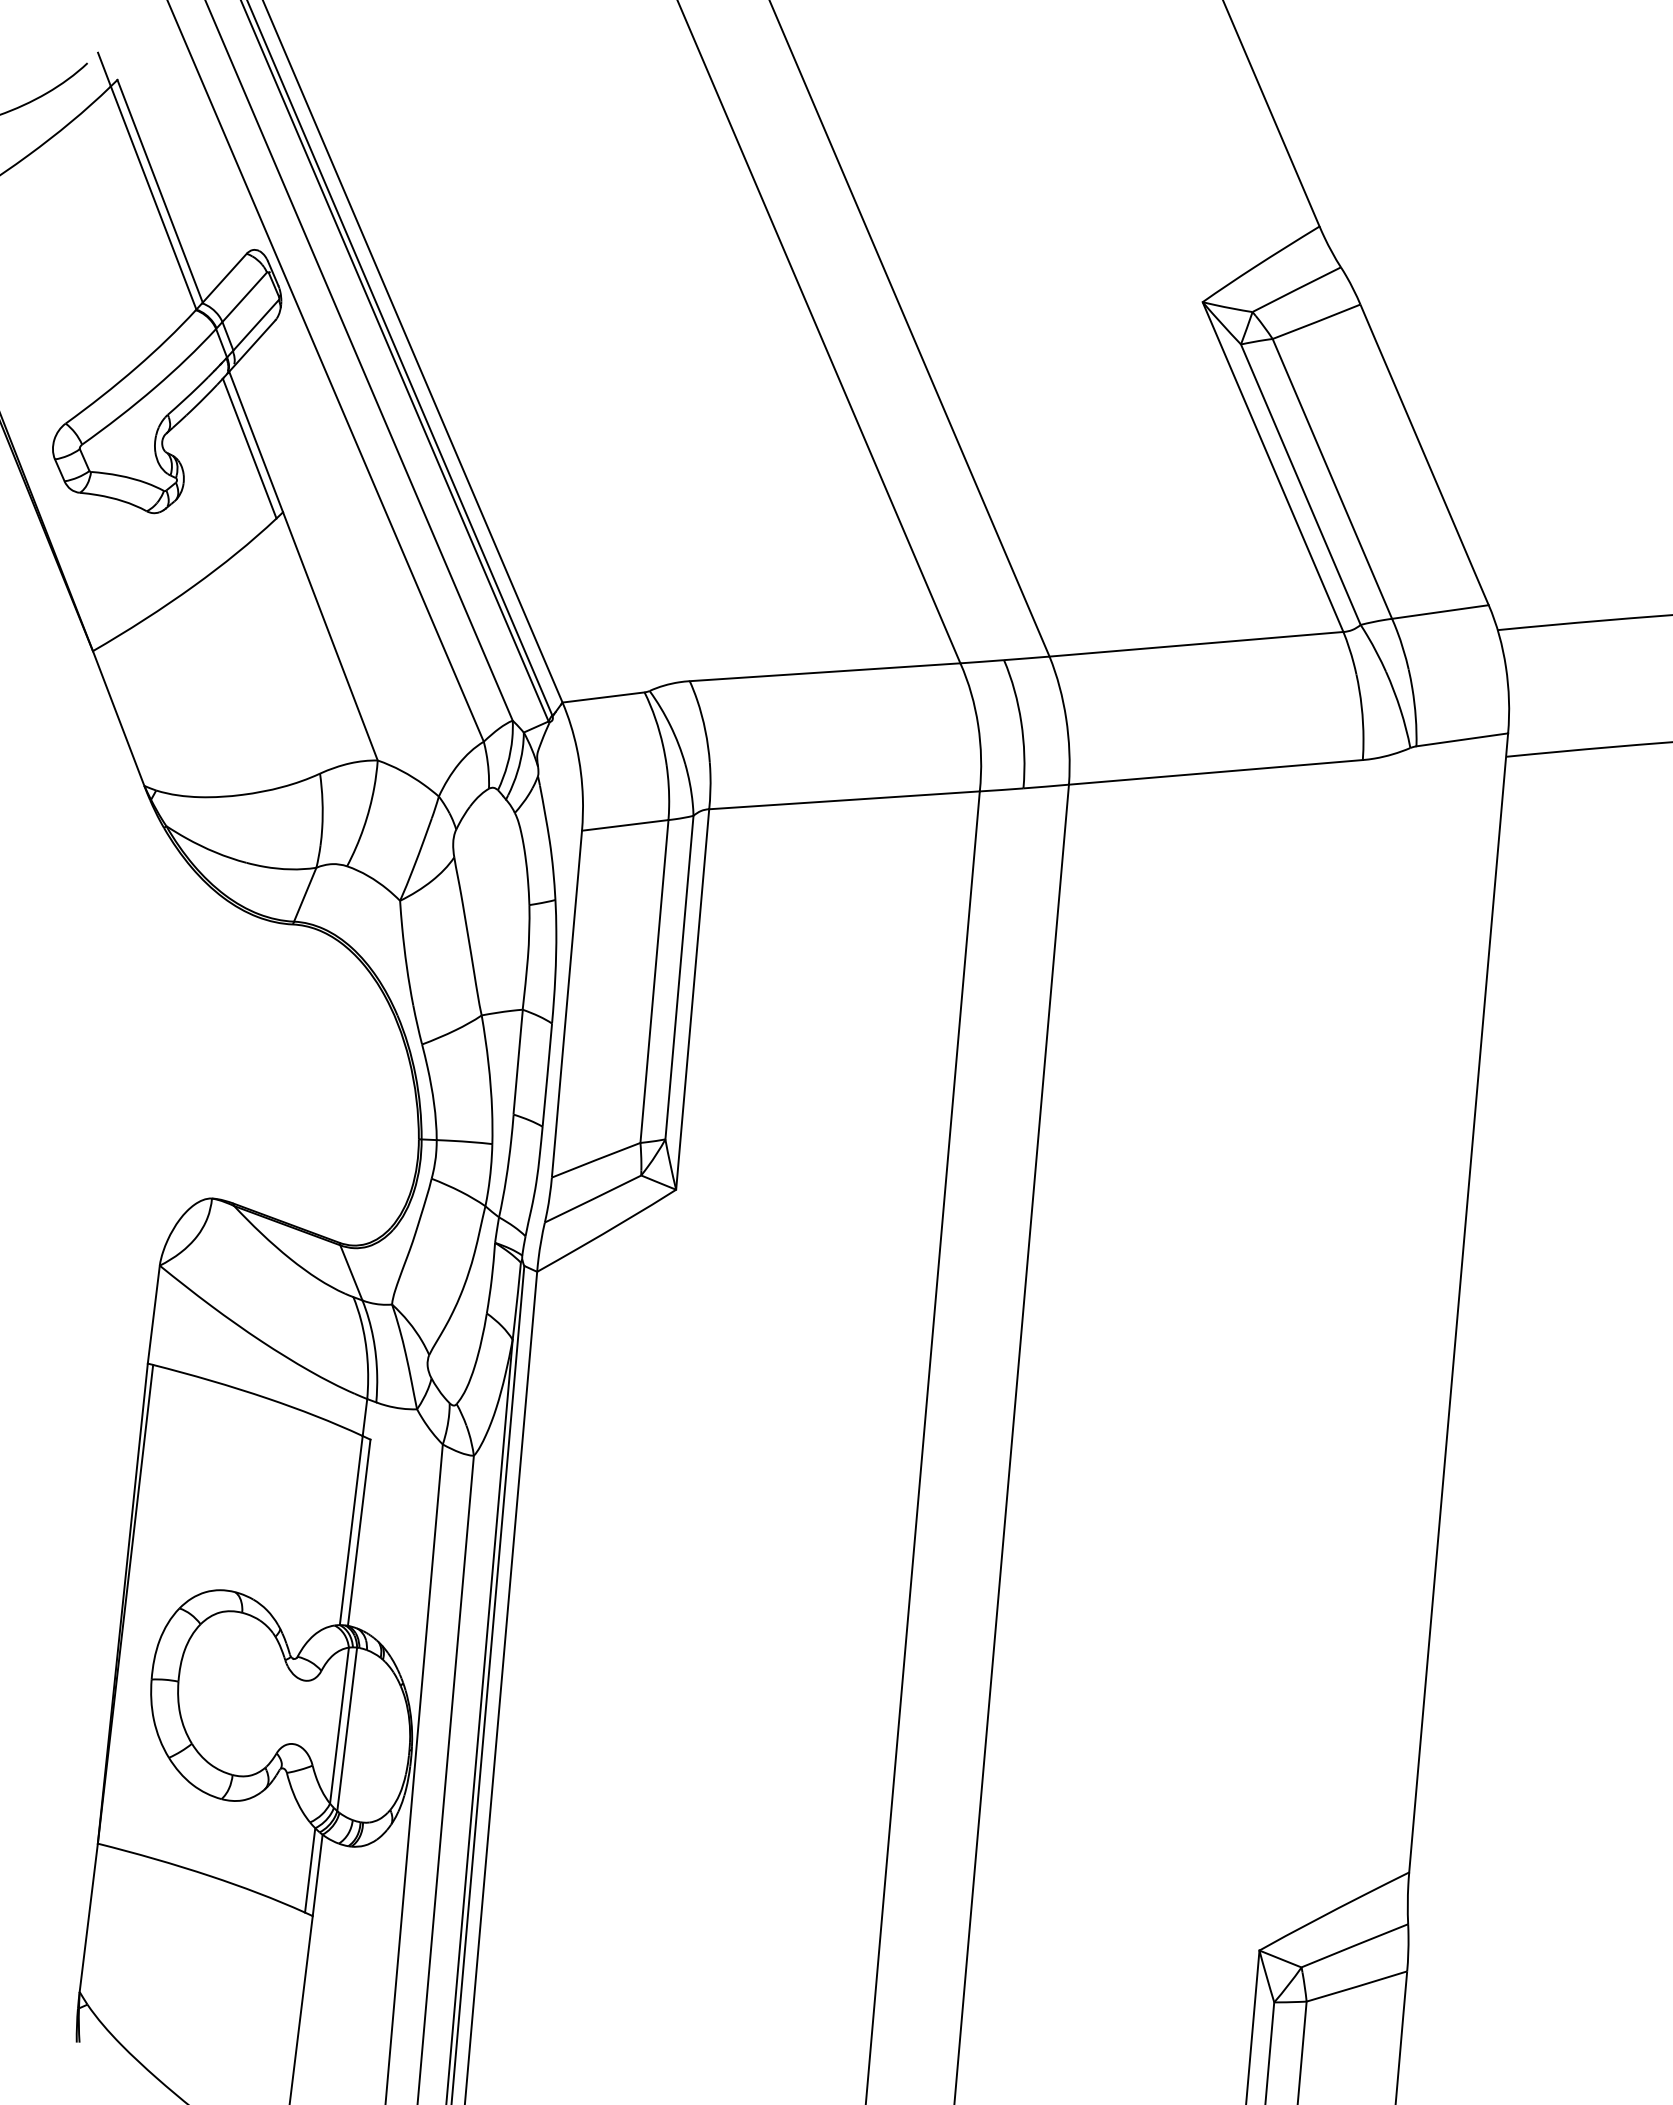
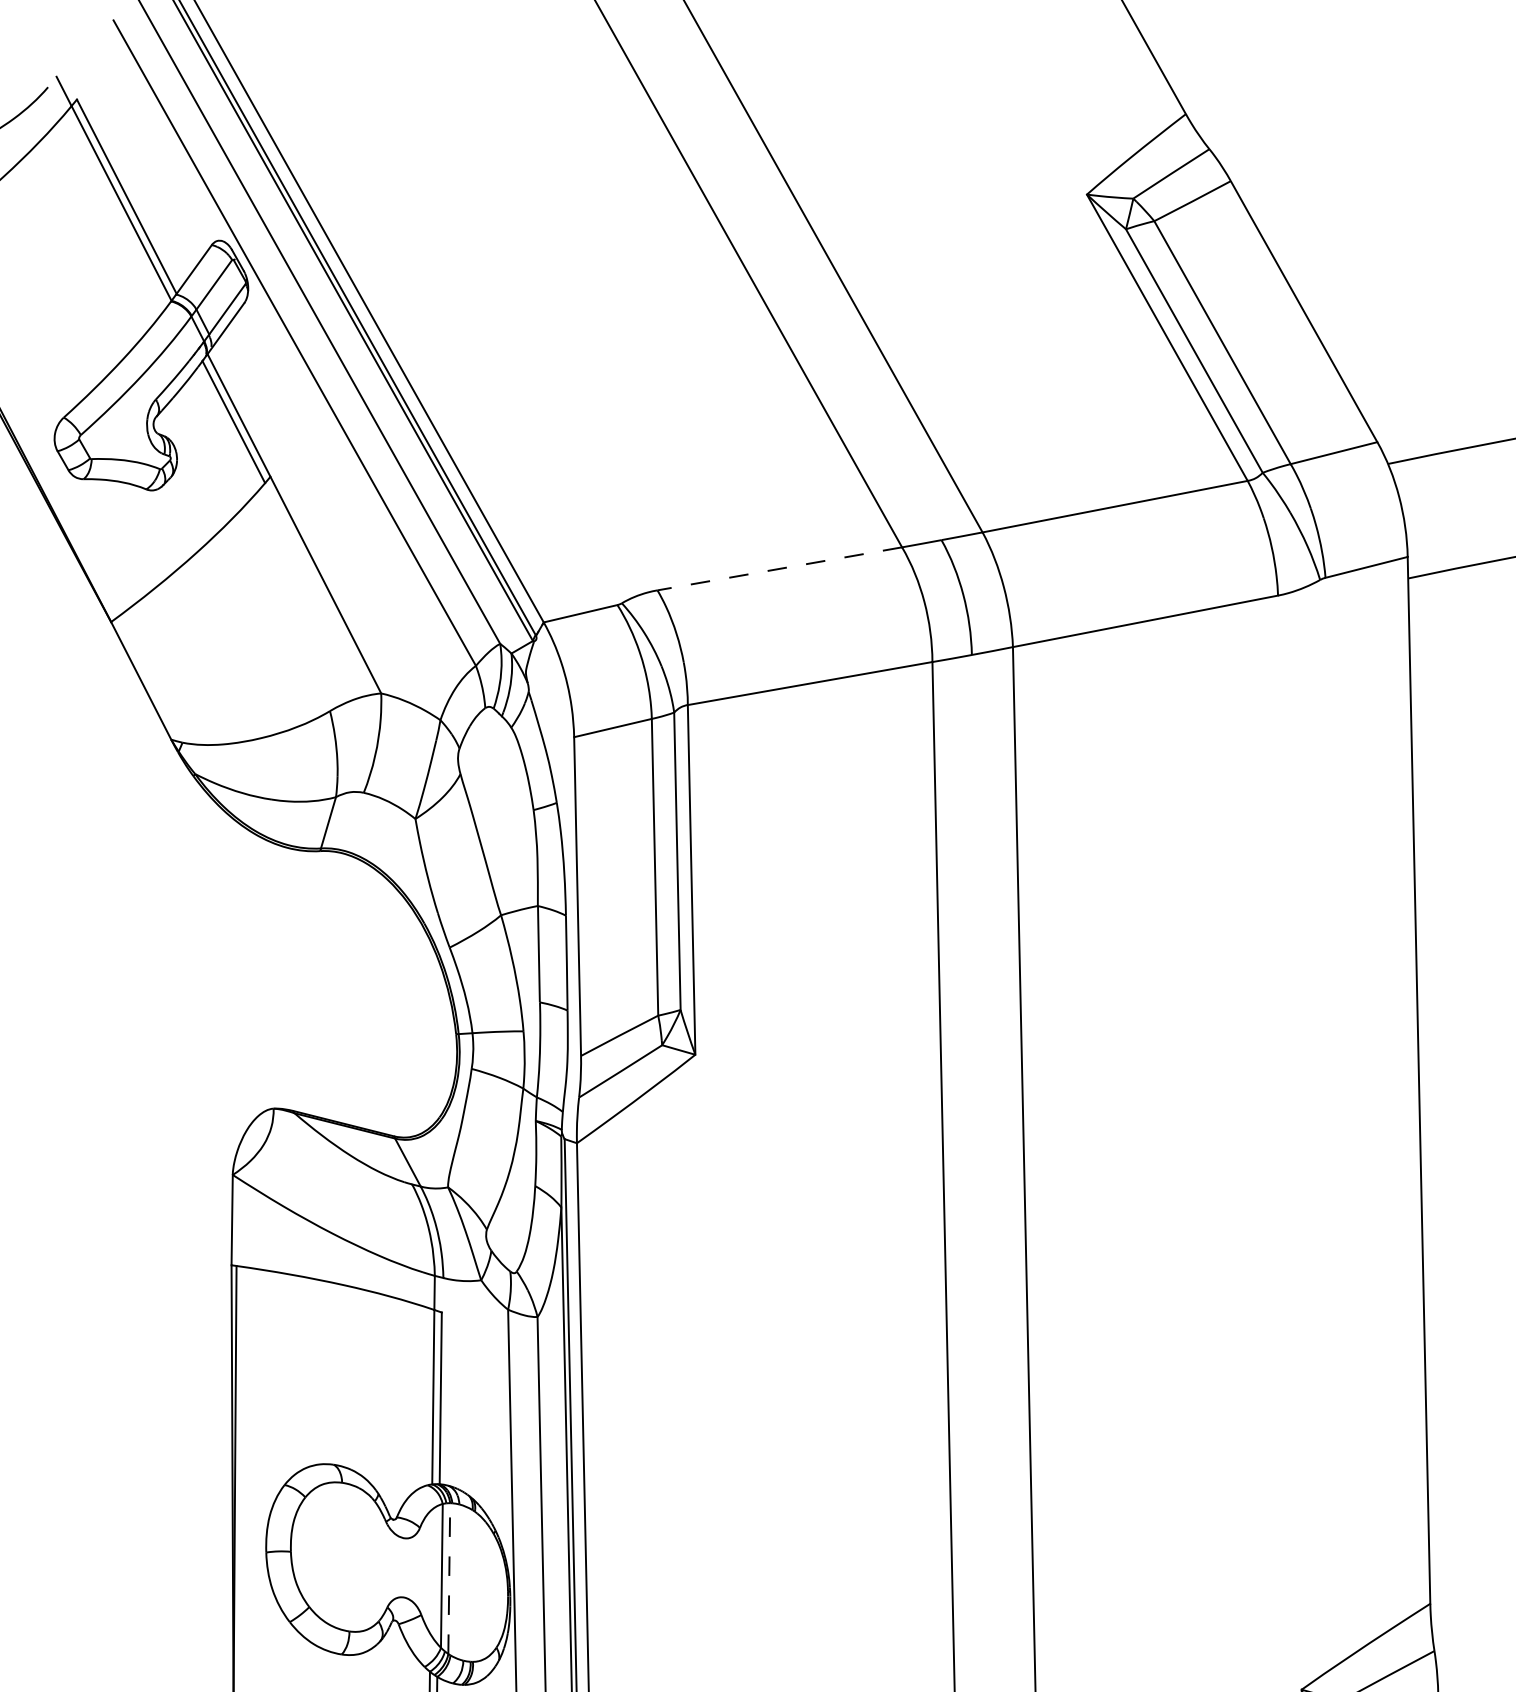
line: (825, 672) -> (780, 569), solid -> dashed
line: (347, 1728) -> (449, 1577), solid -> dashed

